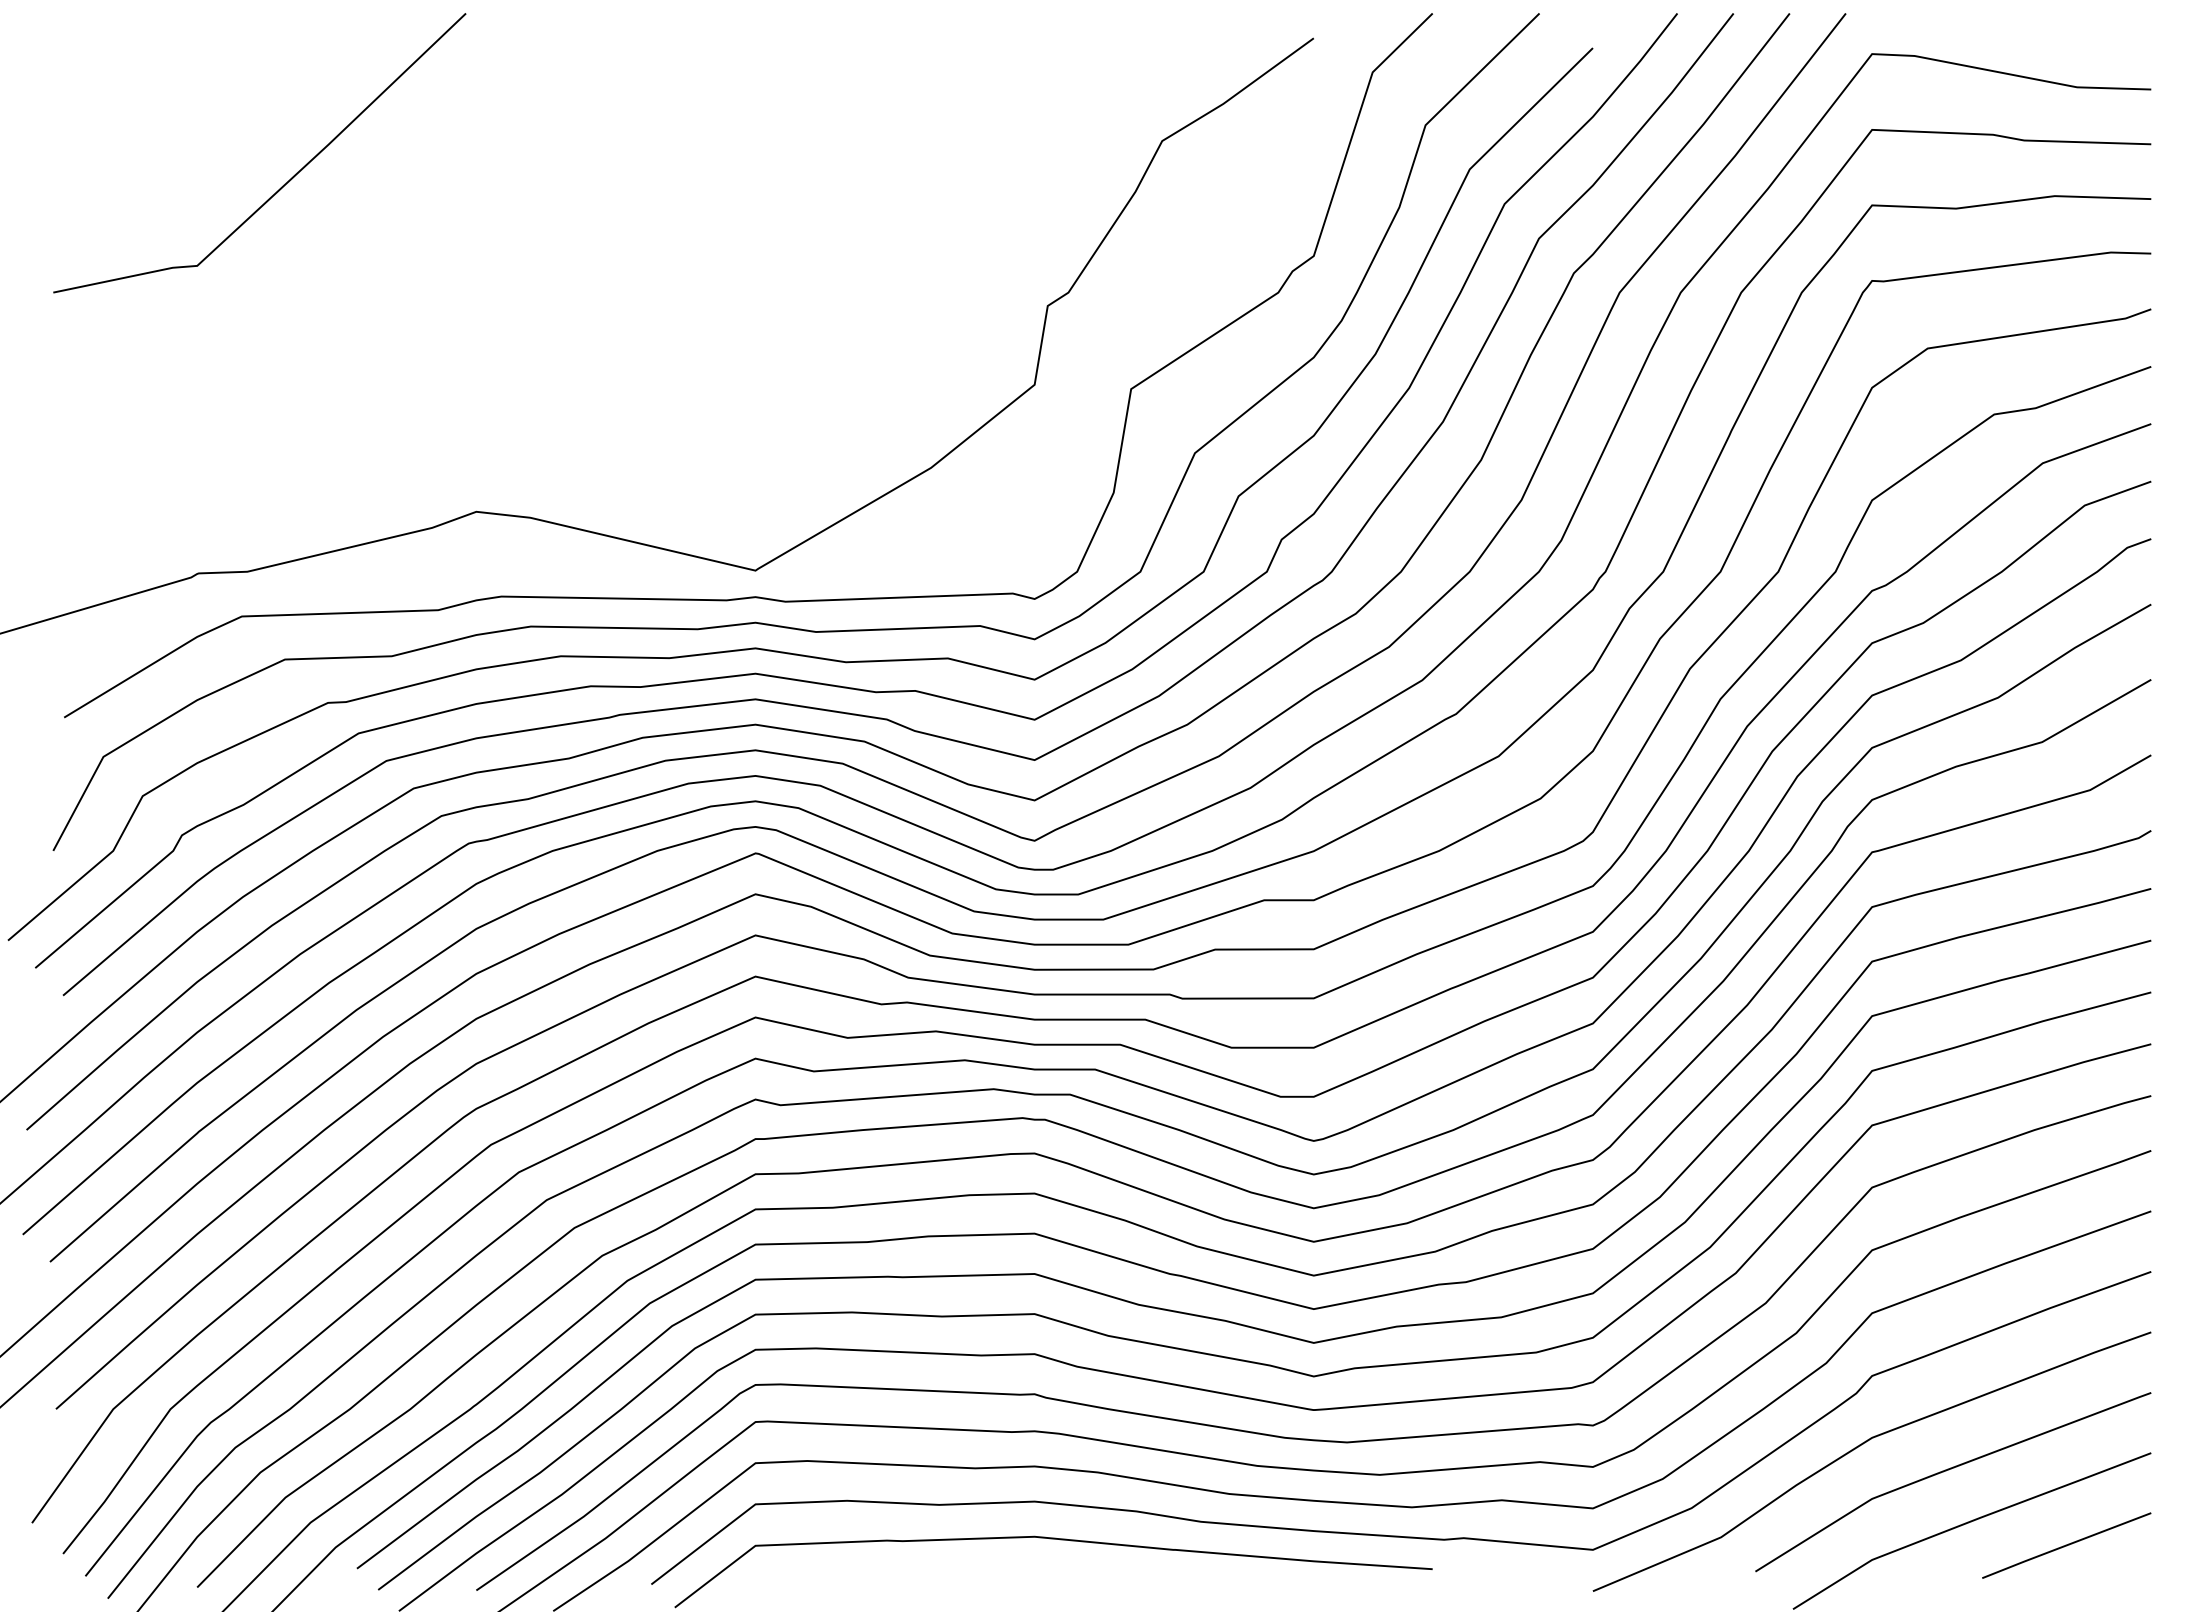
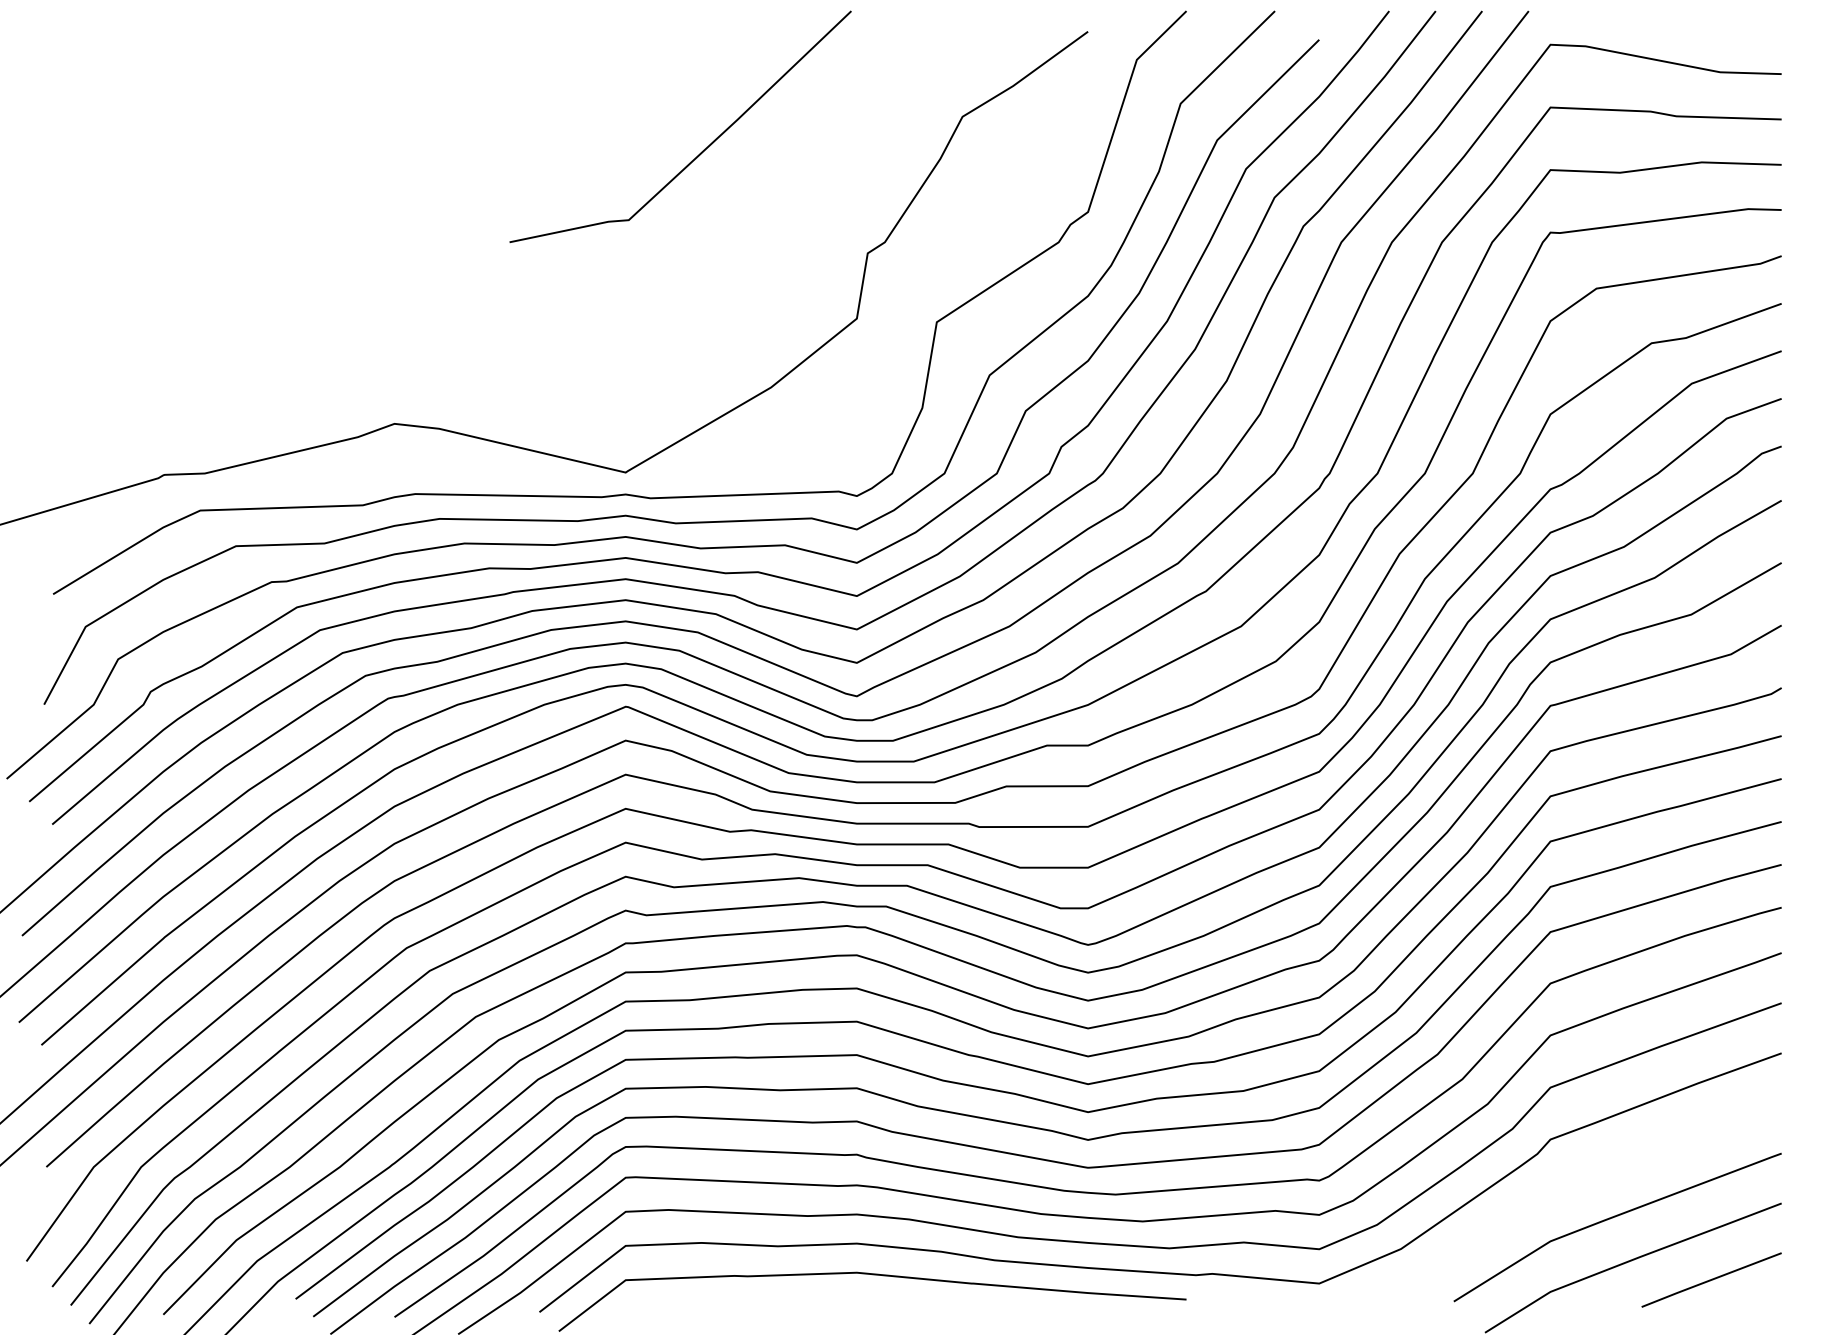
line: (283, 184) -> (700, 152), moved
curve: (1860, 1446) -> (1540, 1197), removed

